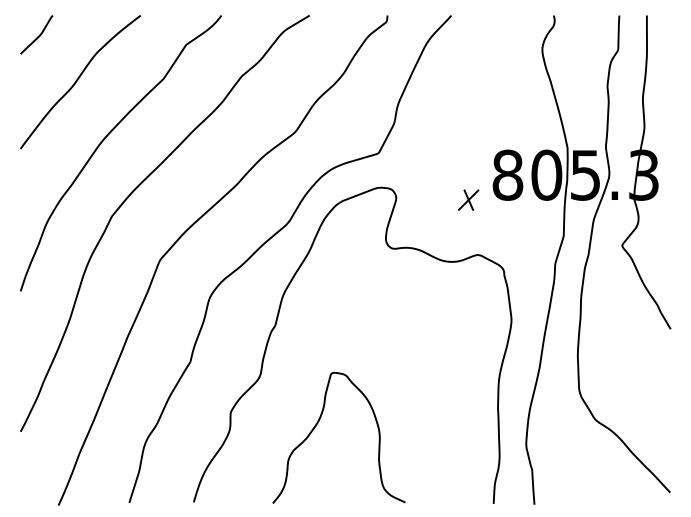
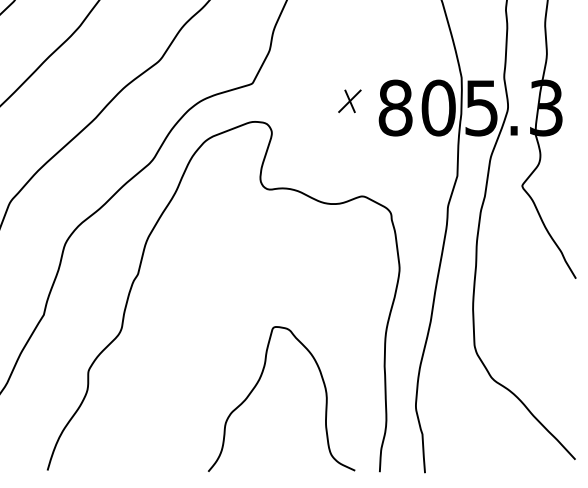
part: (468, 199) -> (349, 100), moved
curve: (318, 423) -> (258, 383), moved

